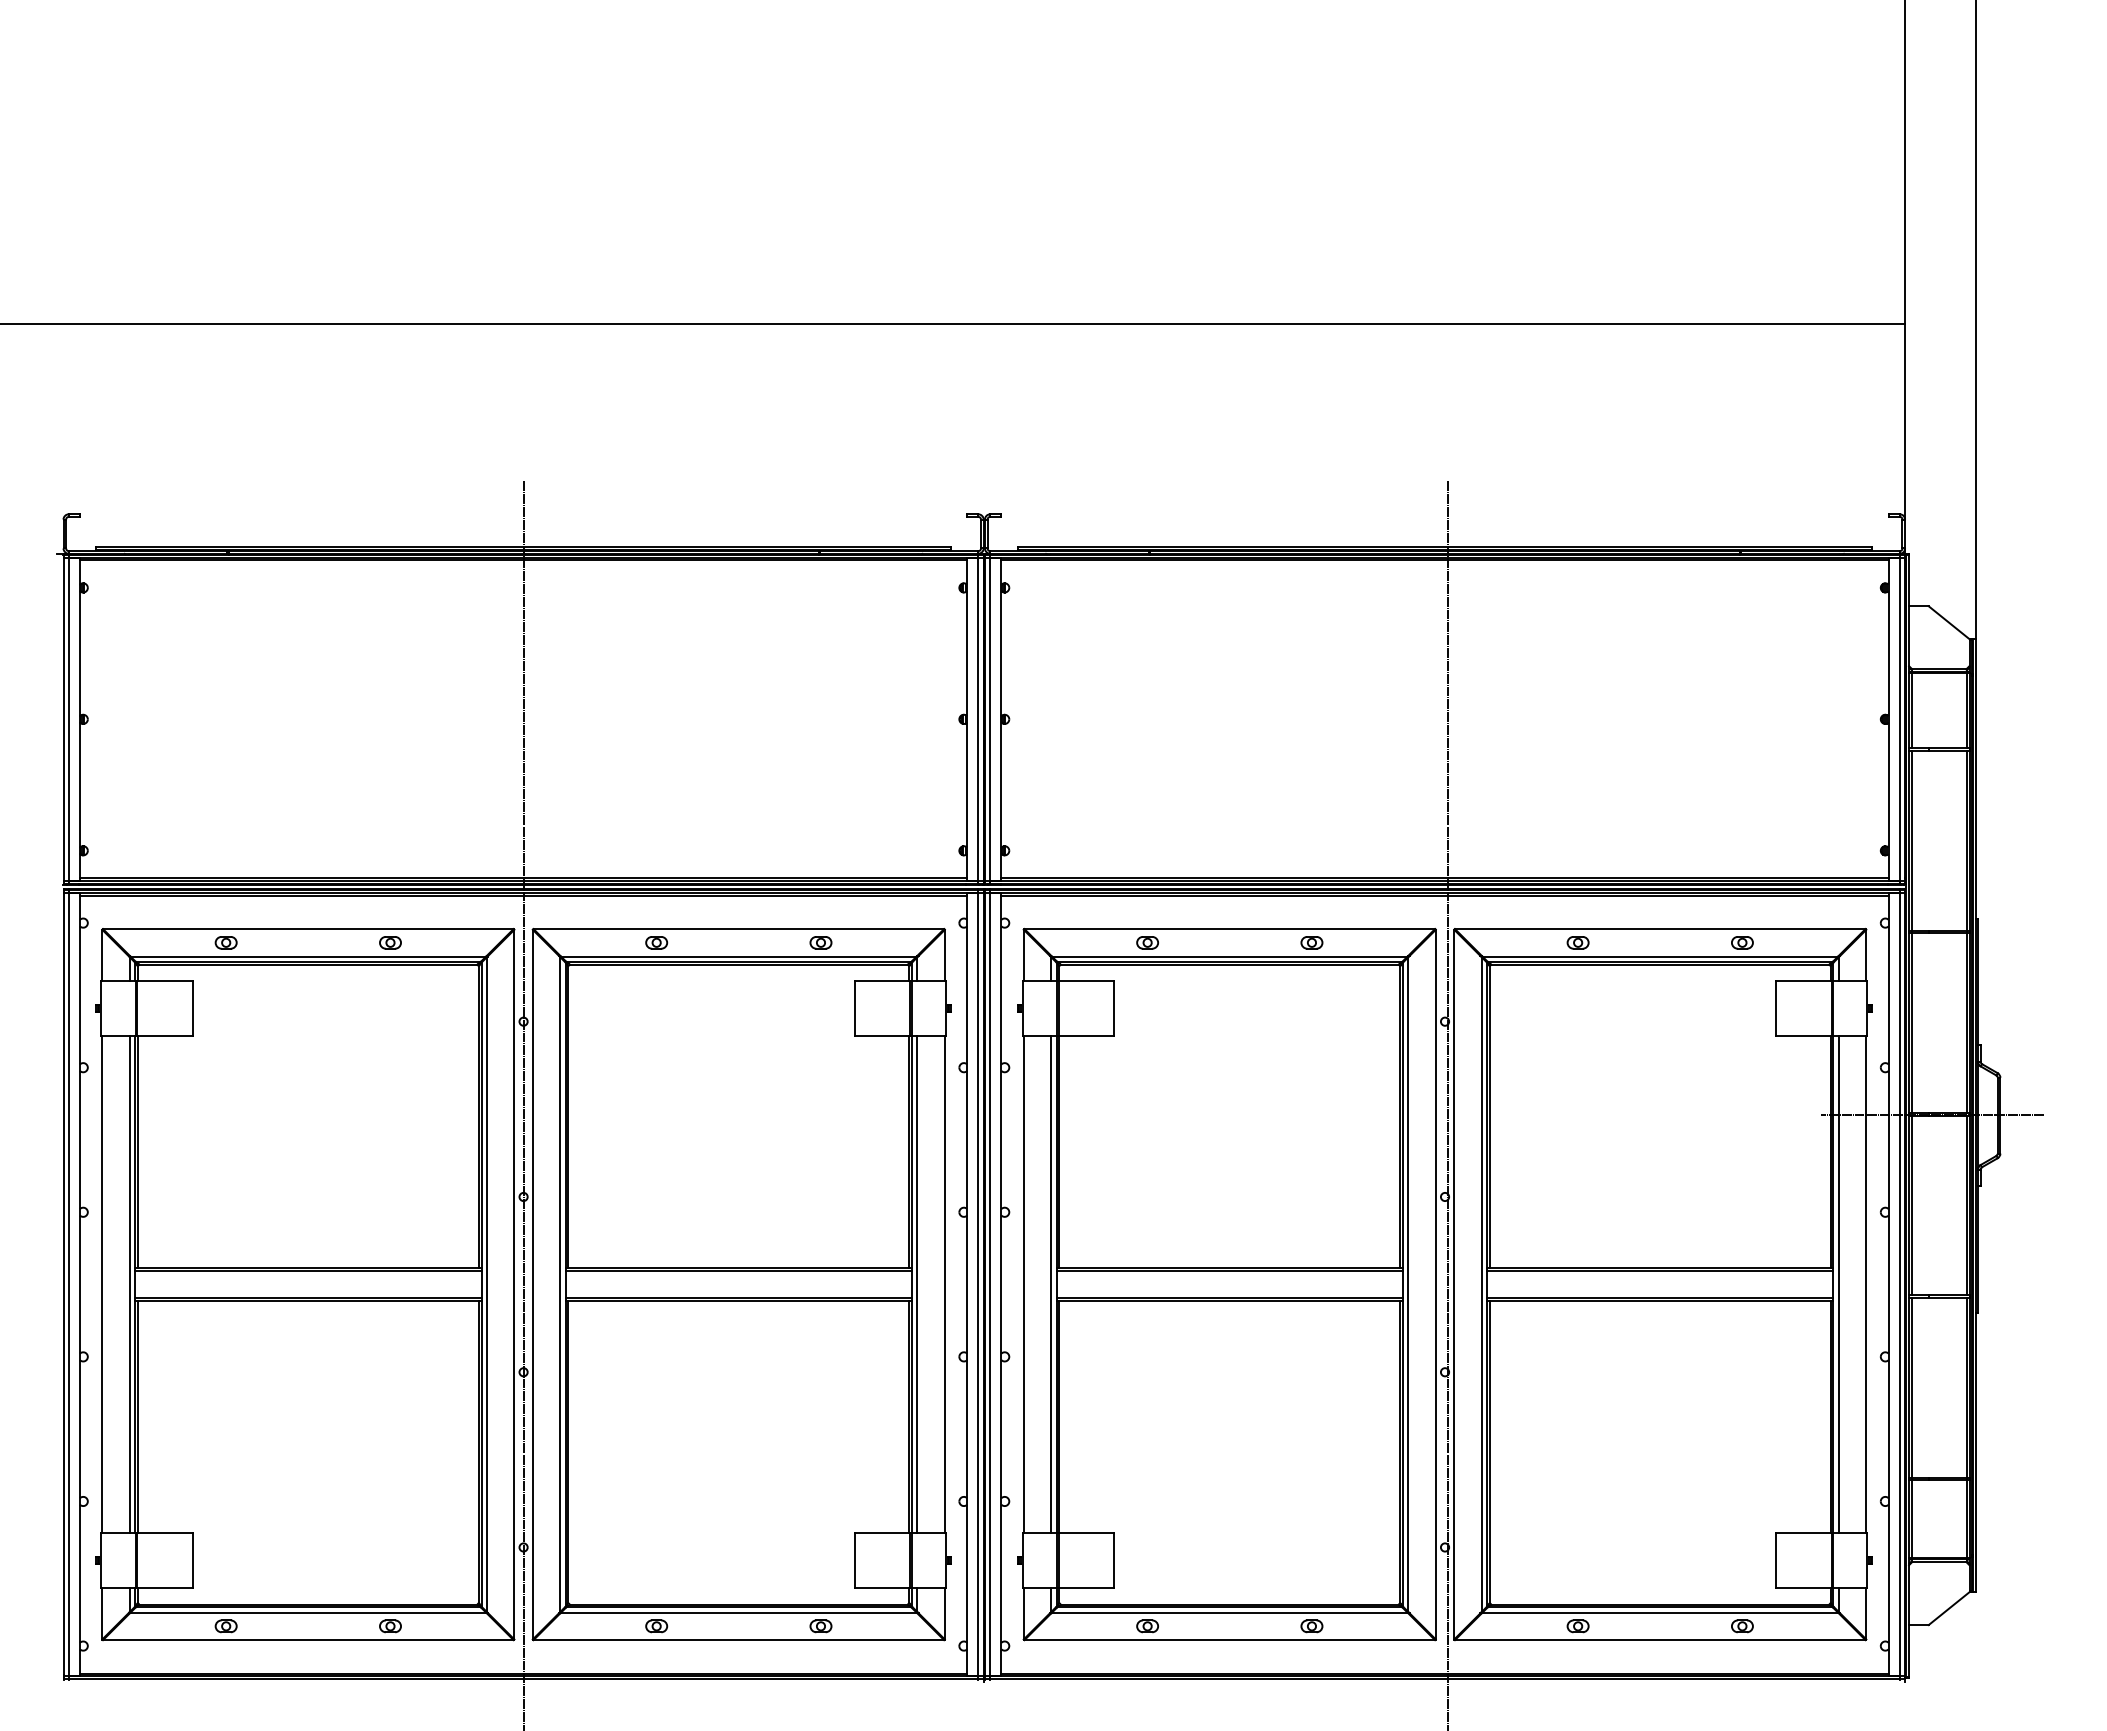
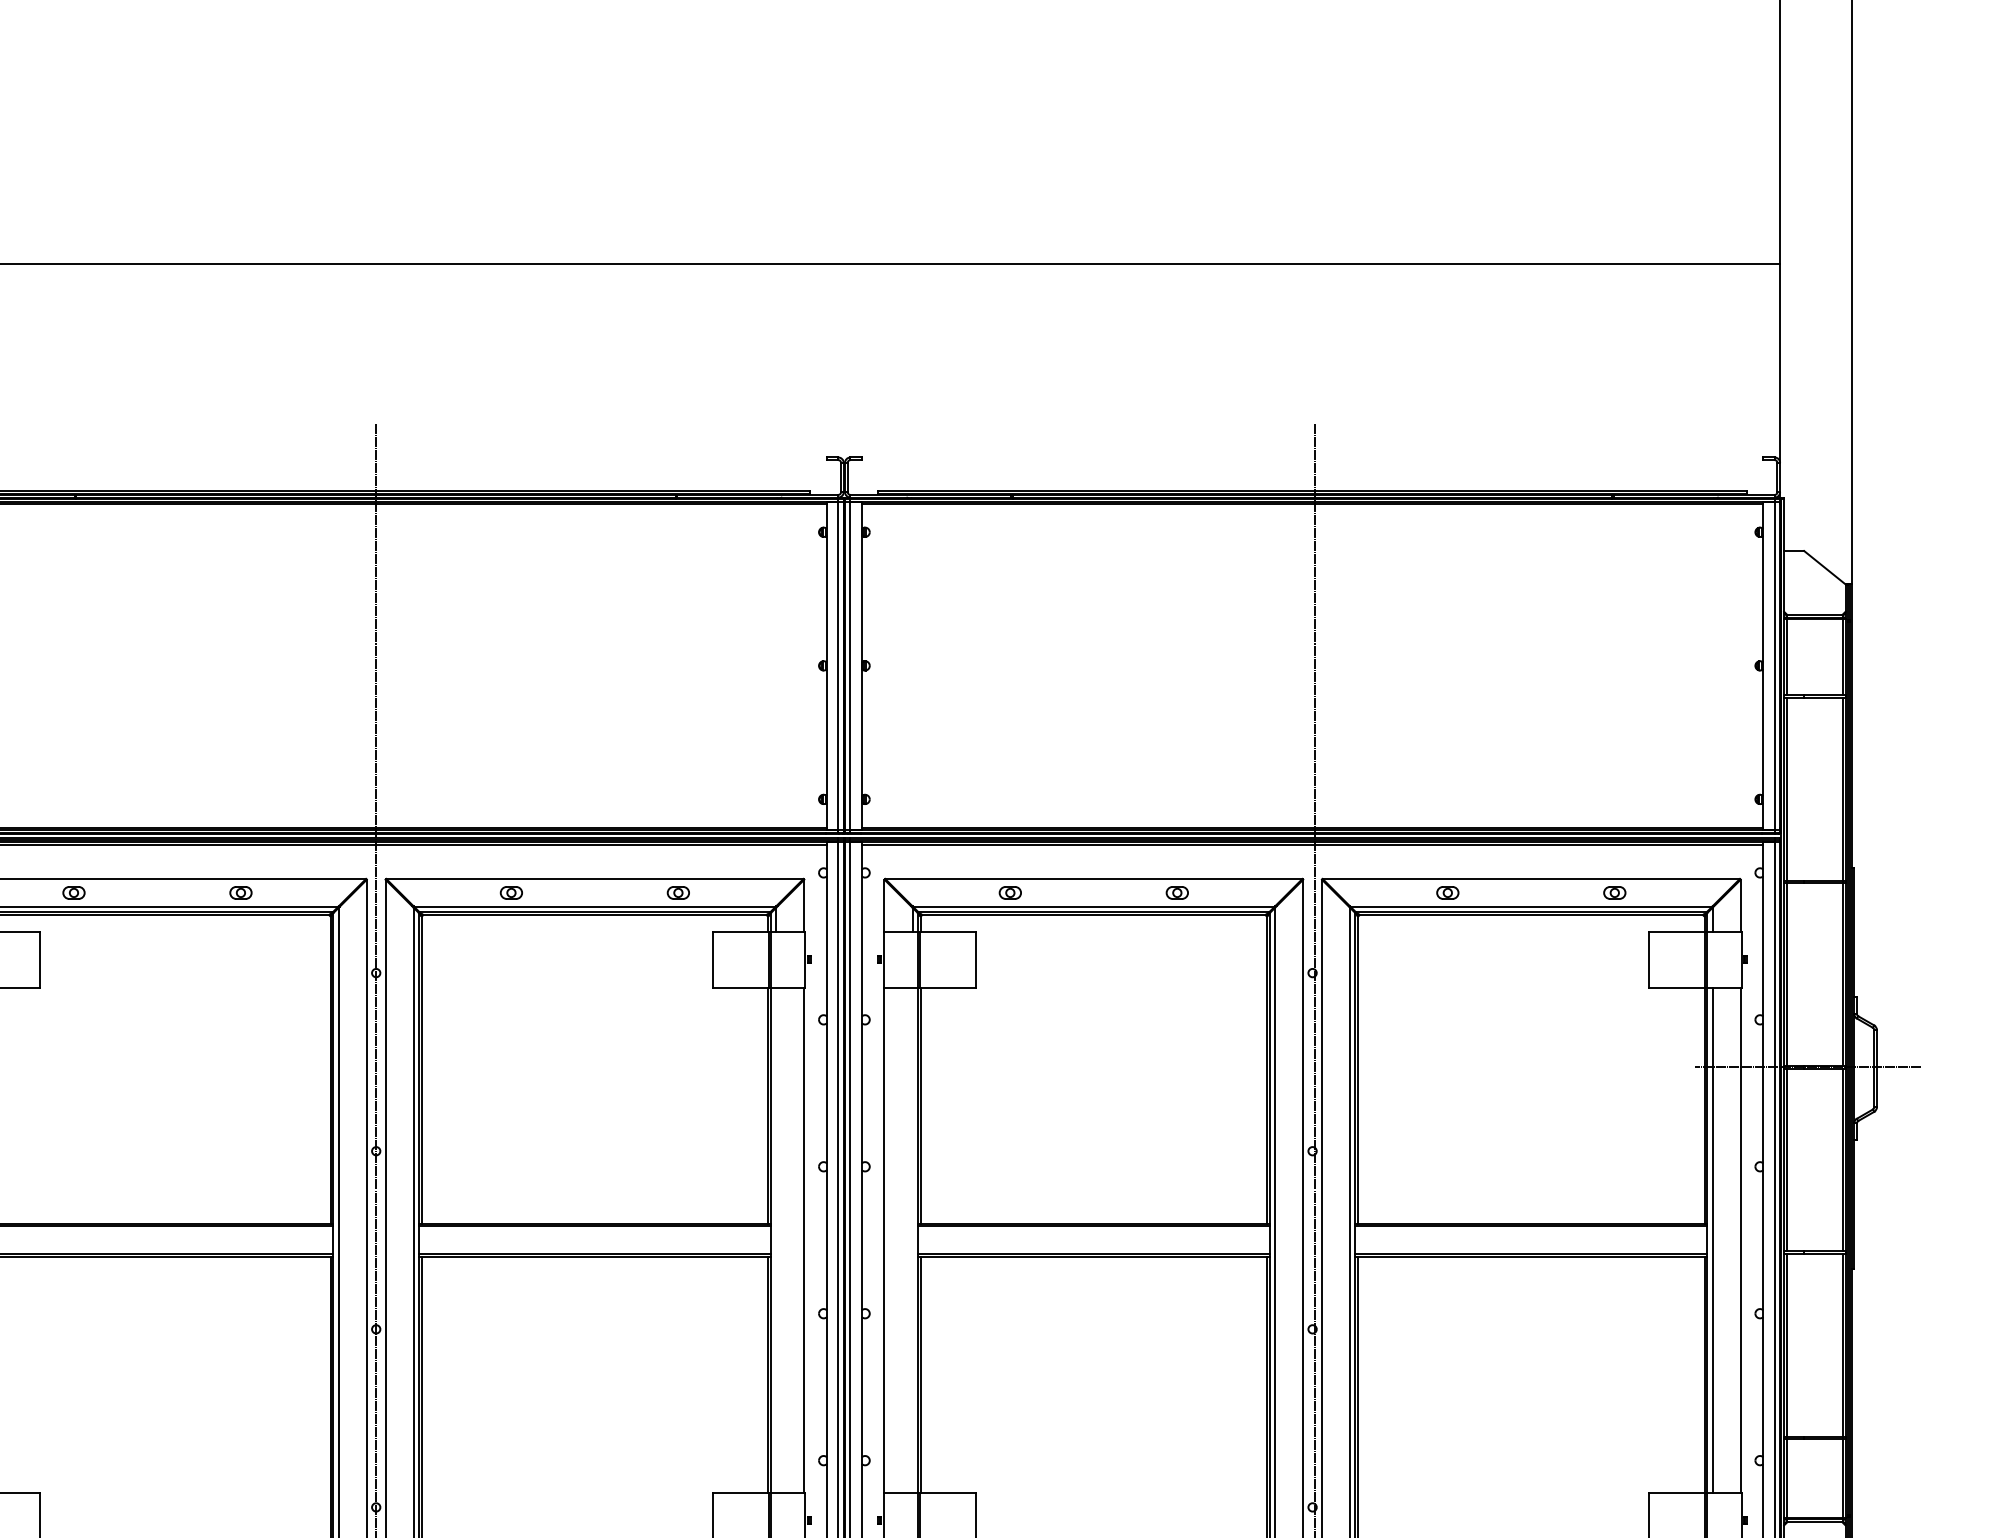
line: (917, 1284) -> (776, 1240), removed
line: (1051, 1284) -> (912, 1240), removed

